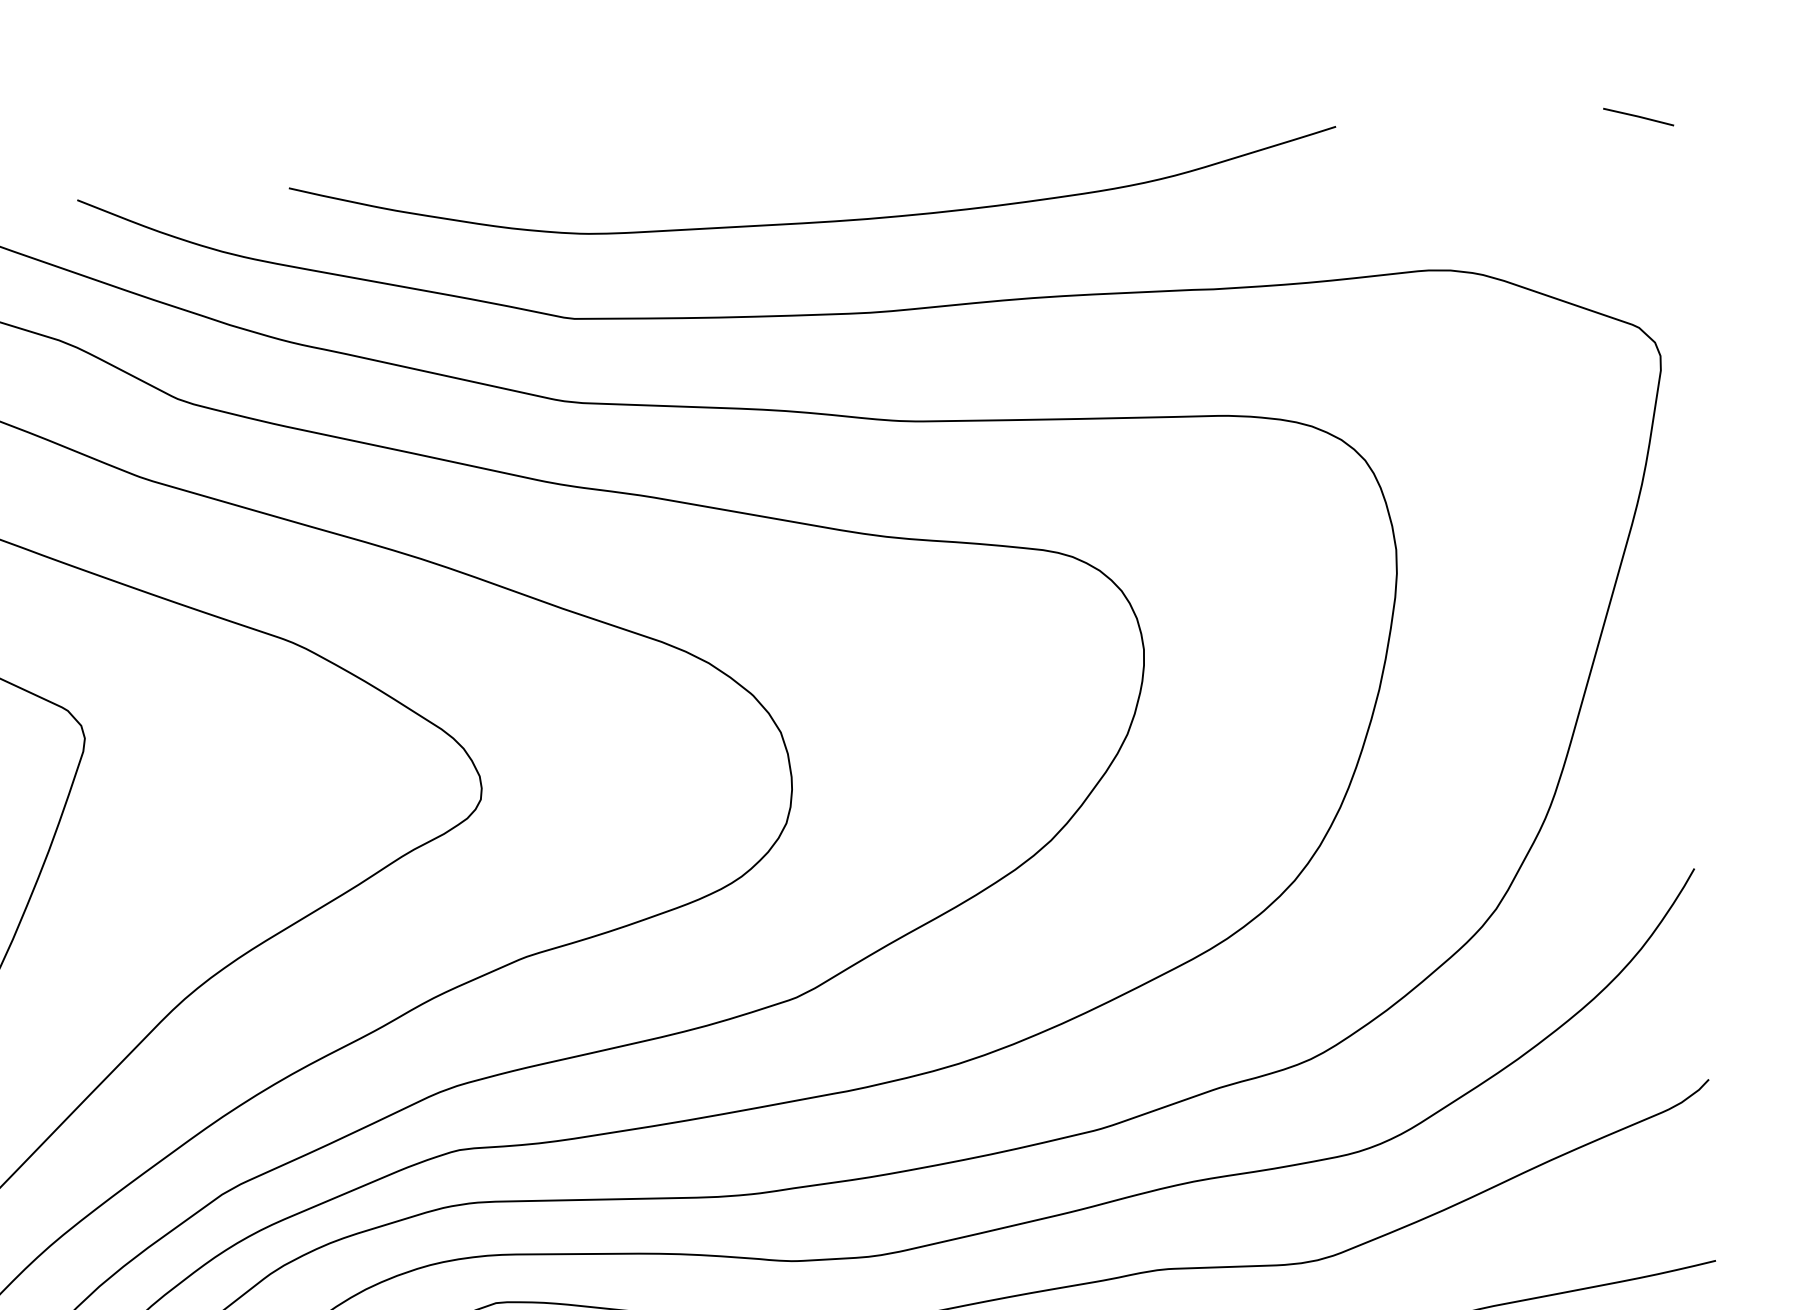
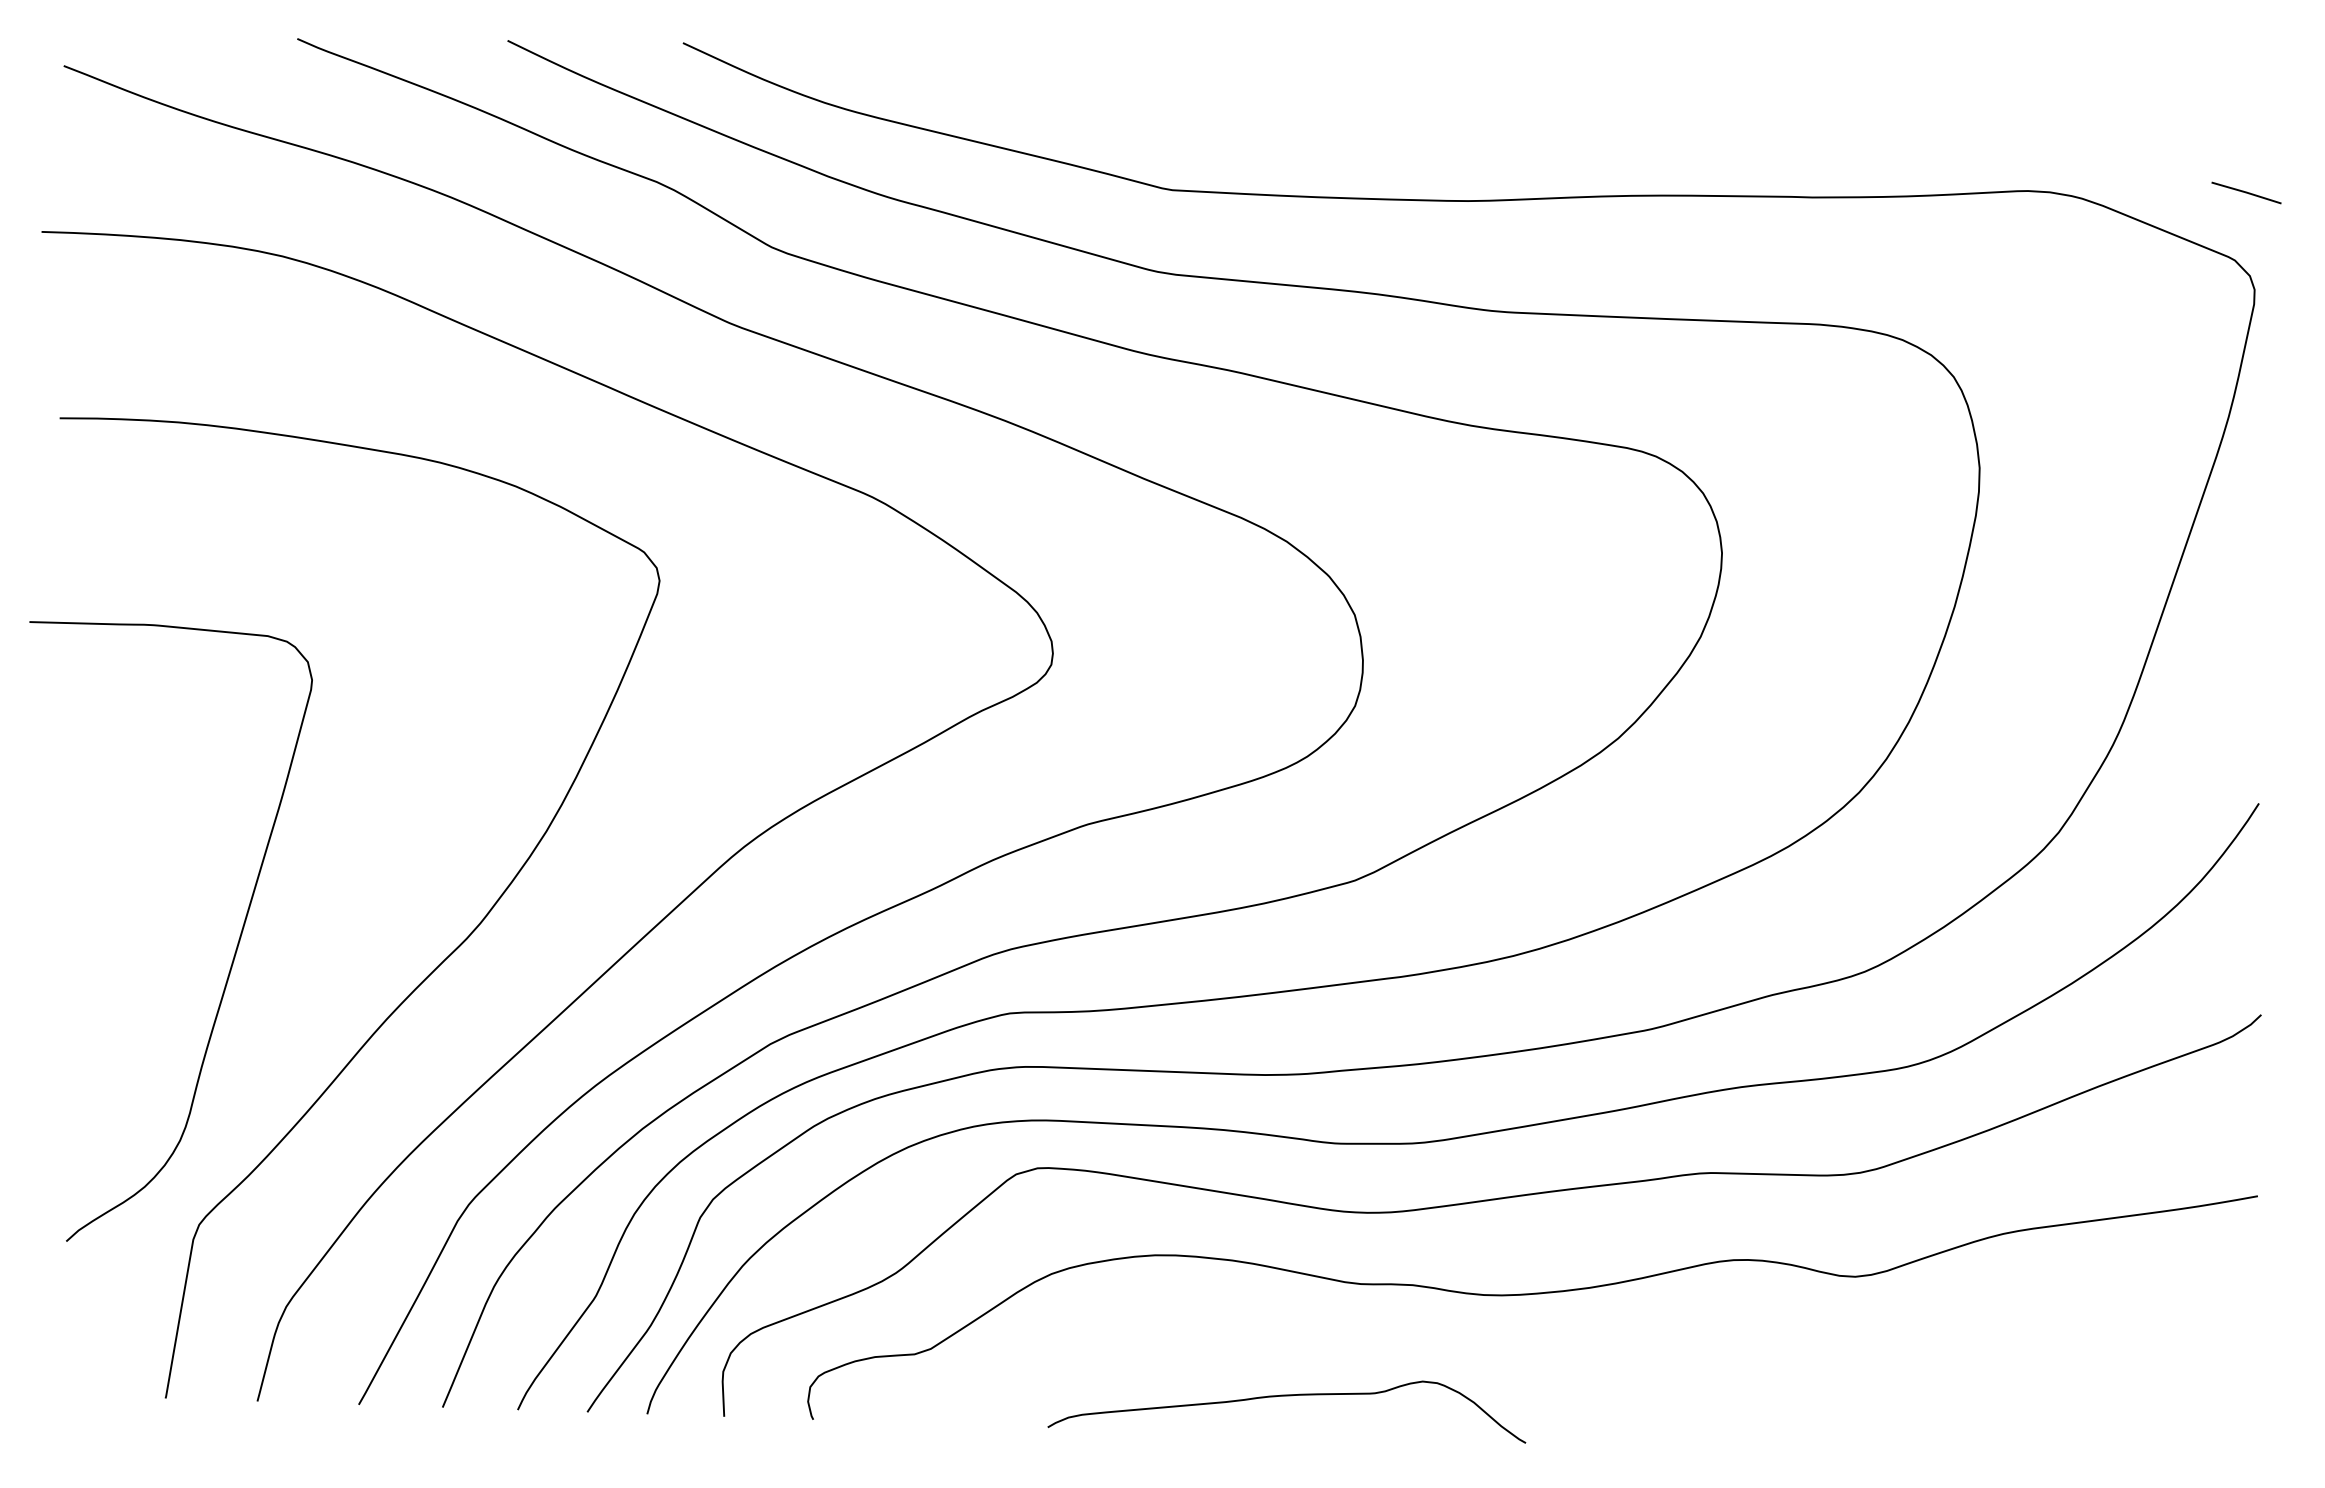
line: (1638, 116) -> (2246, 192), moved
curve: (816, 222) -> (1419, 107), removed

